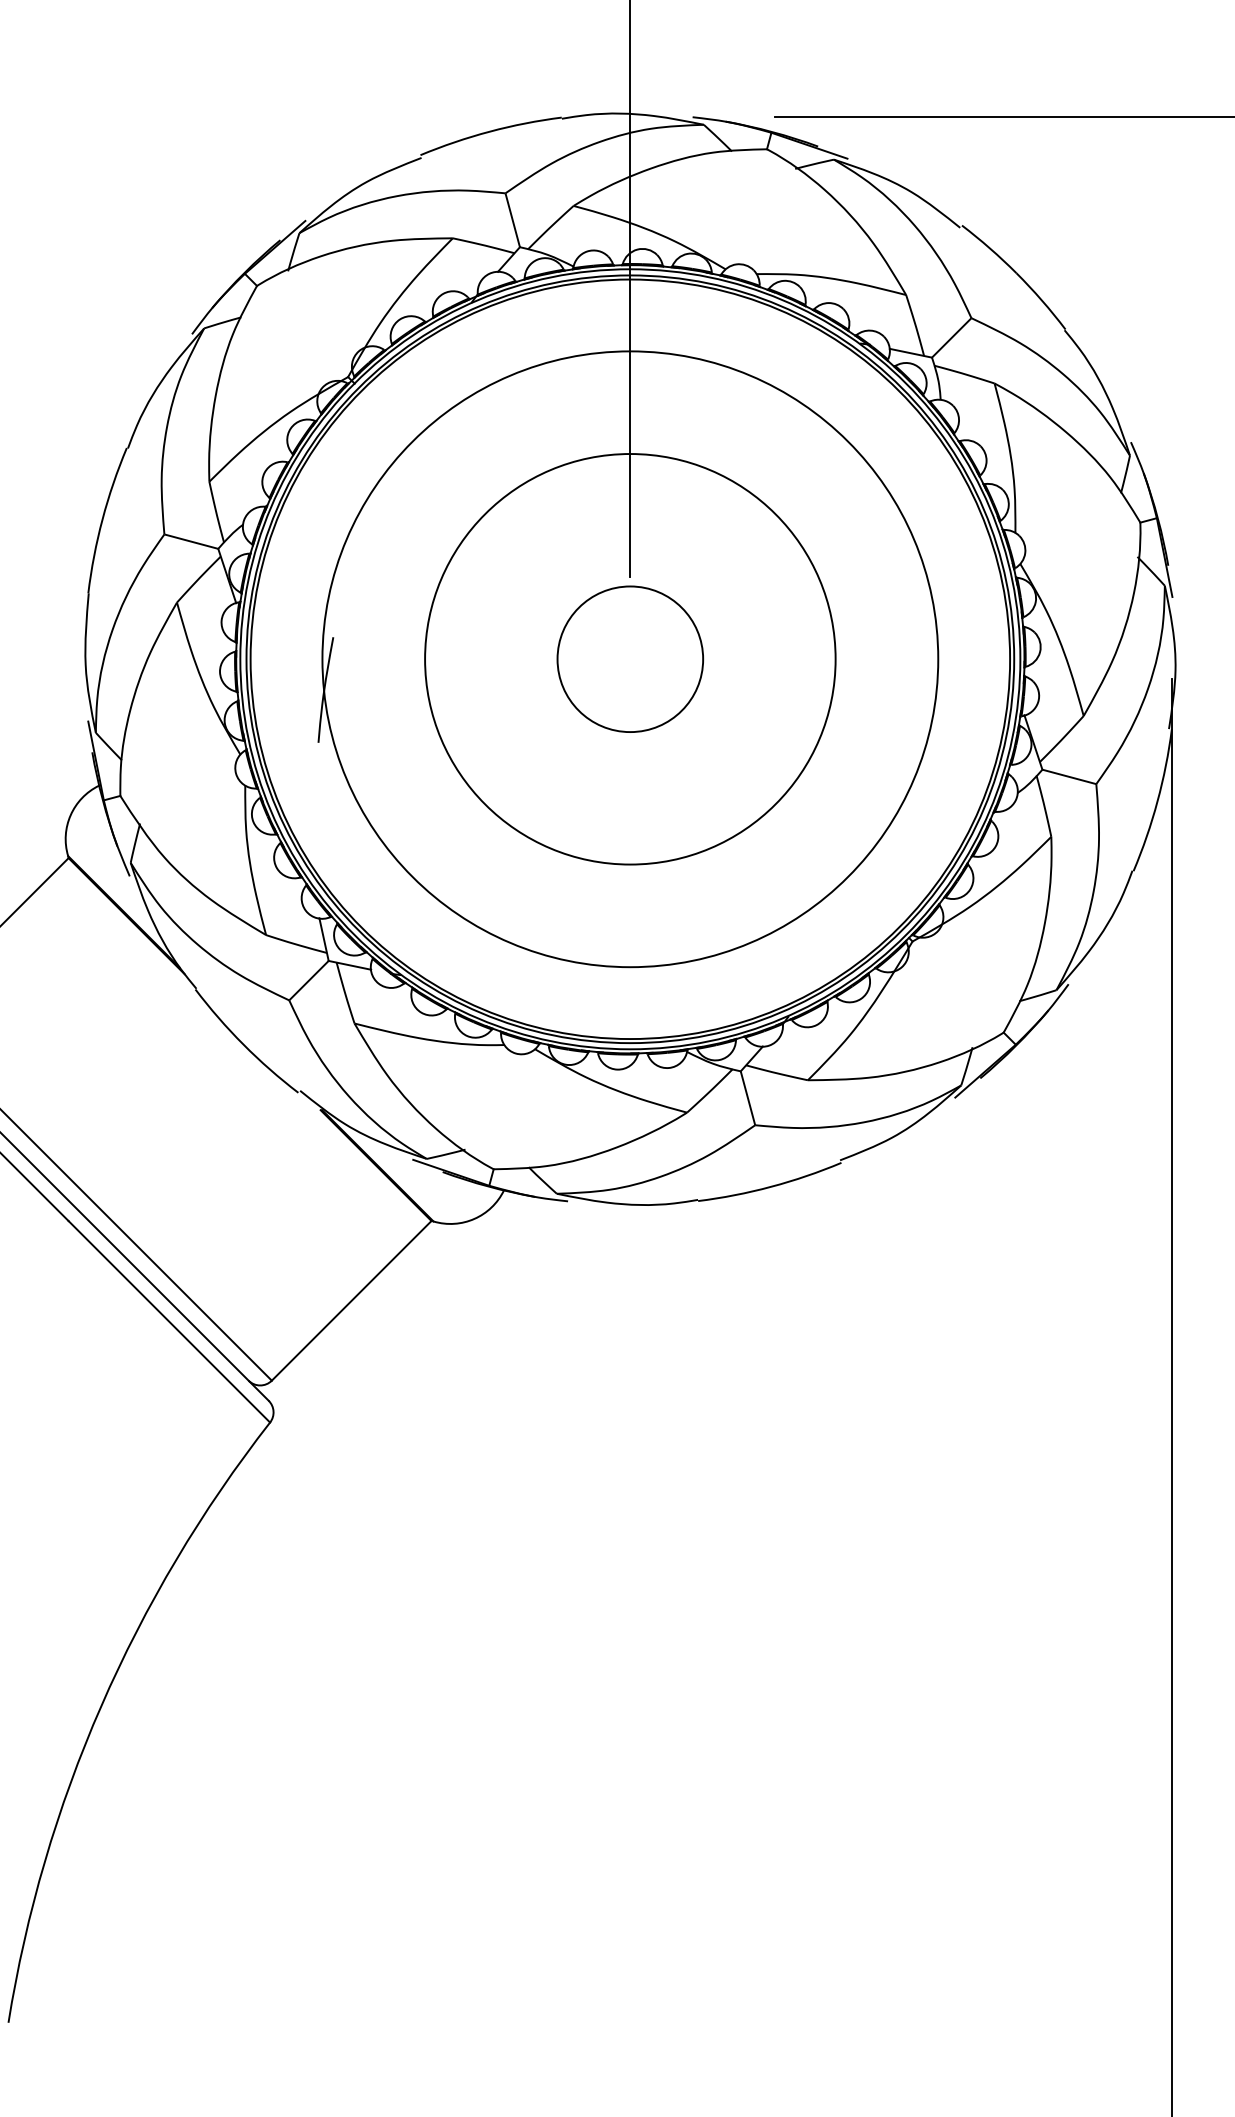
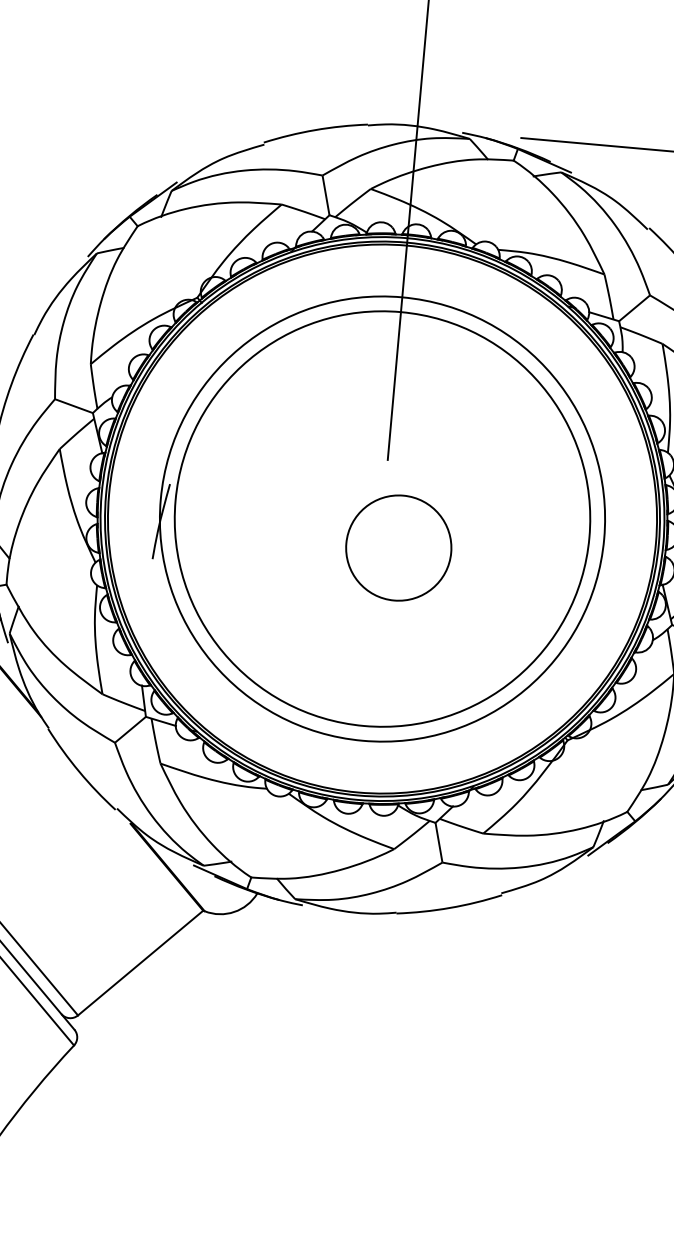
circle: (630, 658) -> (398, 547), moved
circle: (630, 659) -> (382, 519), size x1.4

